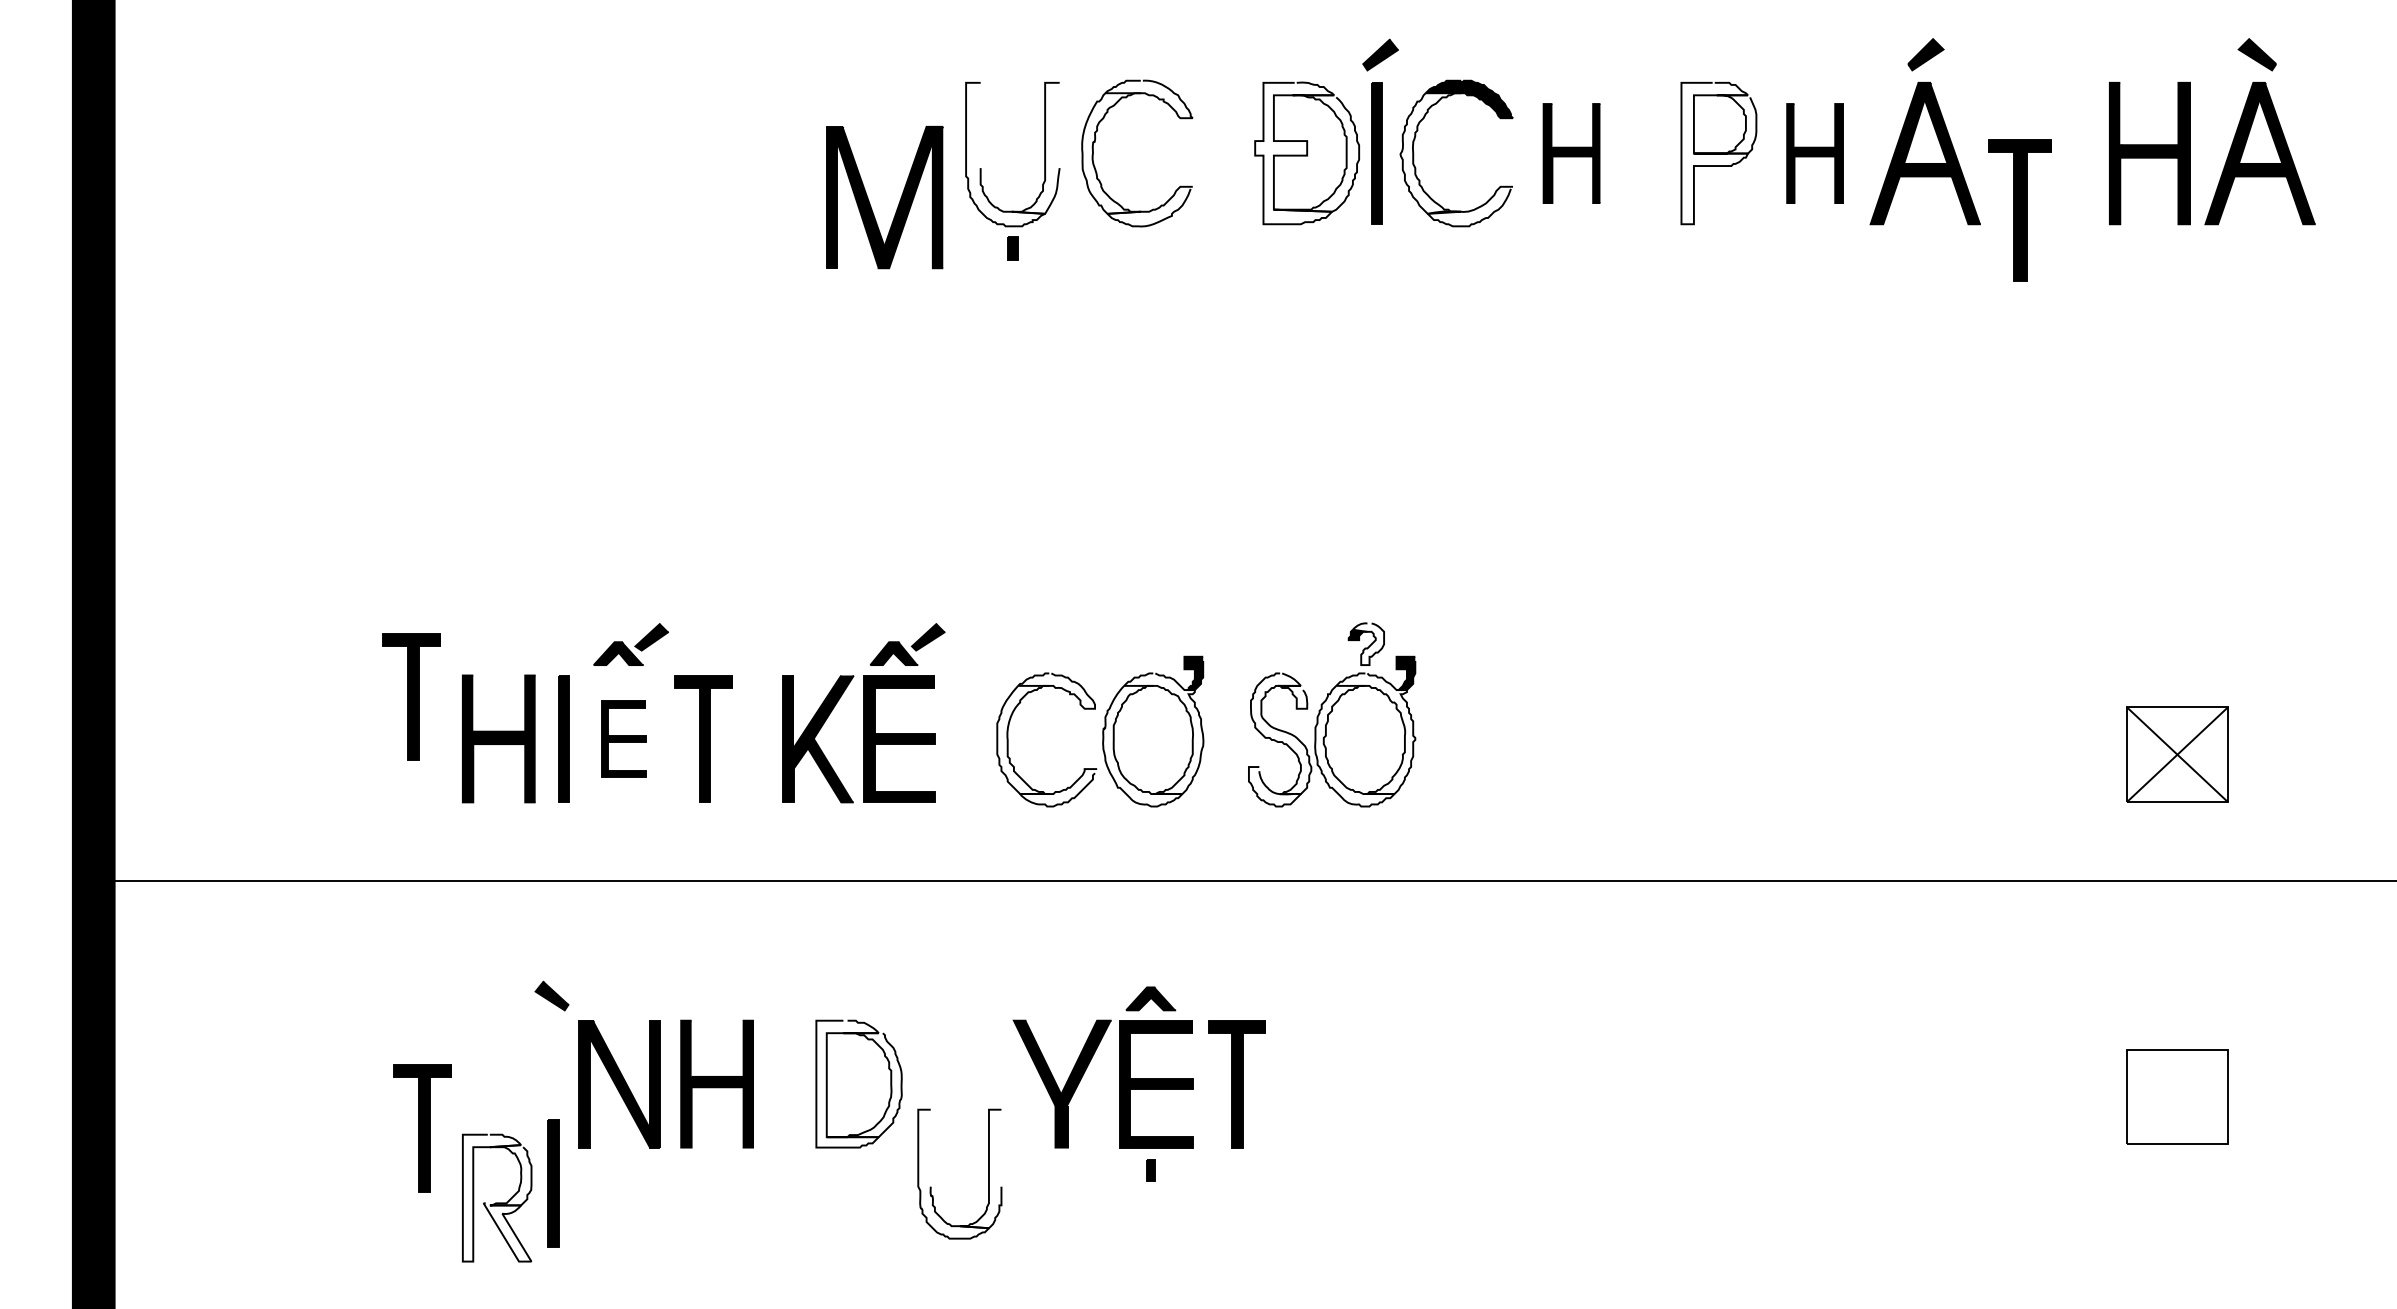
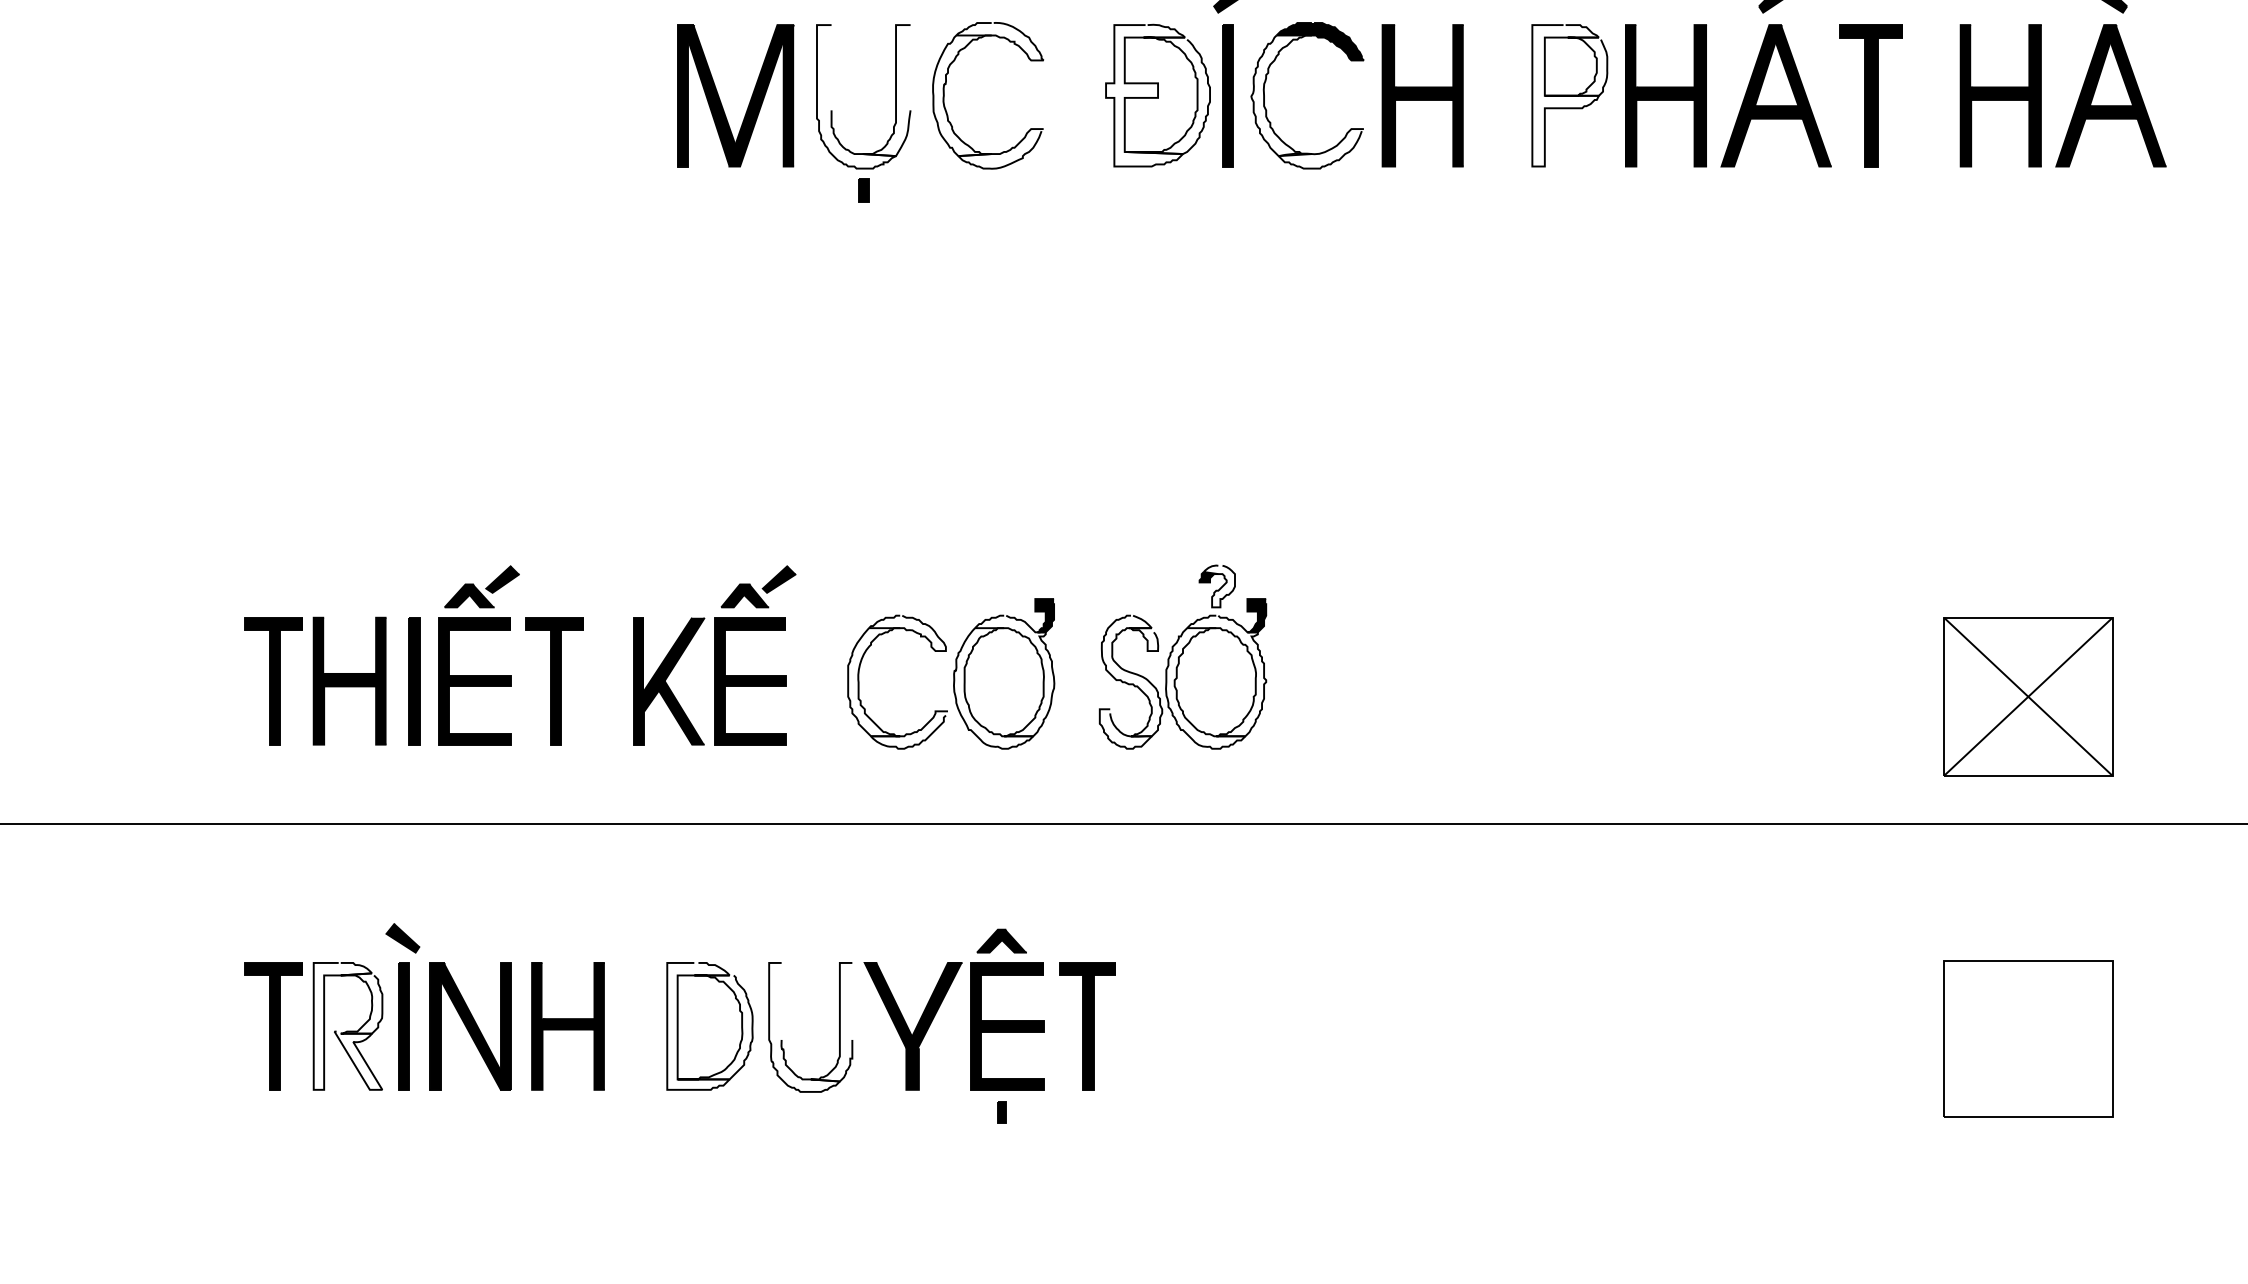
part: (1571, 153) -> (1422, 95), size x1.43
part: (1815, 153) -> (1666, 95), size x1.43
part: (870, 203) -> (721, 101), moved
part: (2019, 210) -> (1870, 95), moved
part: (411, 696) -> (273, 680), moved
part: (623, 738) -> (474, 680), size x1.67
part: (2177, 754) -> (2028, 696), size x1.67
part: (2177, 1096) -> (2028, 1038), size x1.67
part: (422, 1128) -> (273, 1026), moved
part: (988, 1173) -> (839, 1026), moved
part: (553, 1183) -> (404, 1026), moved
part: (497, 1197) -> (348, 1025), moved

